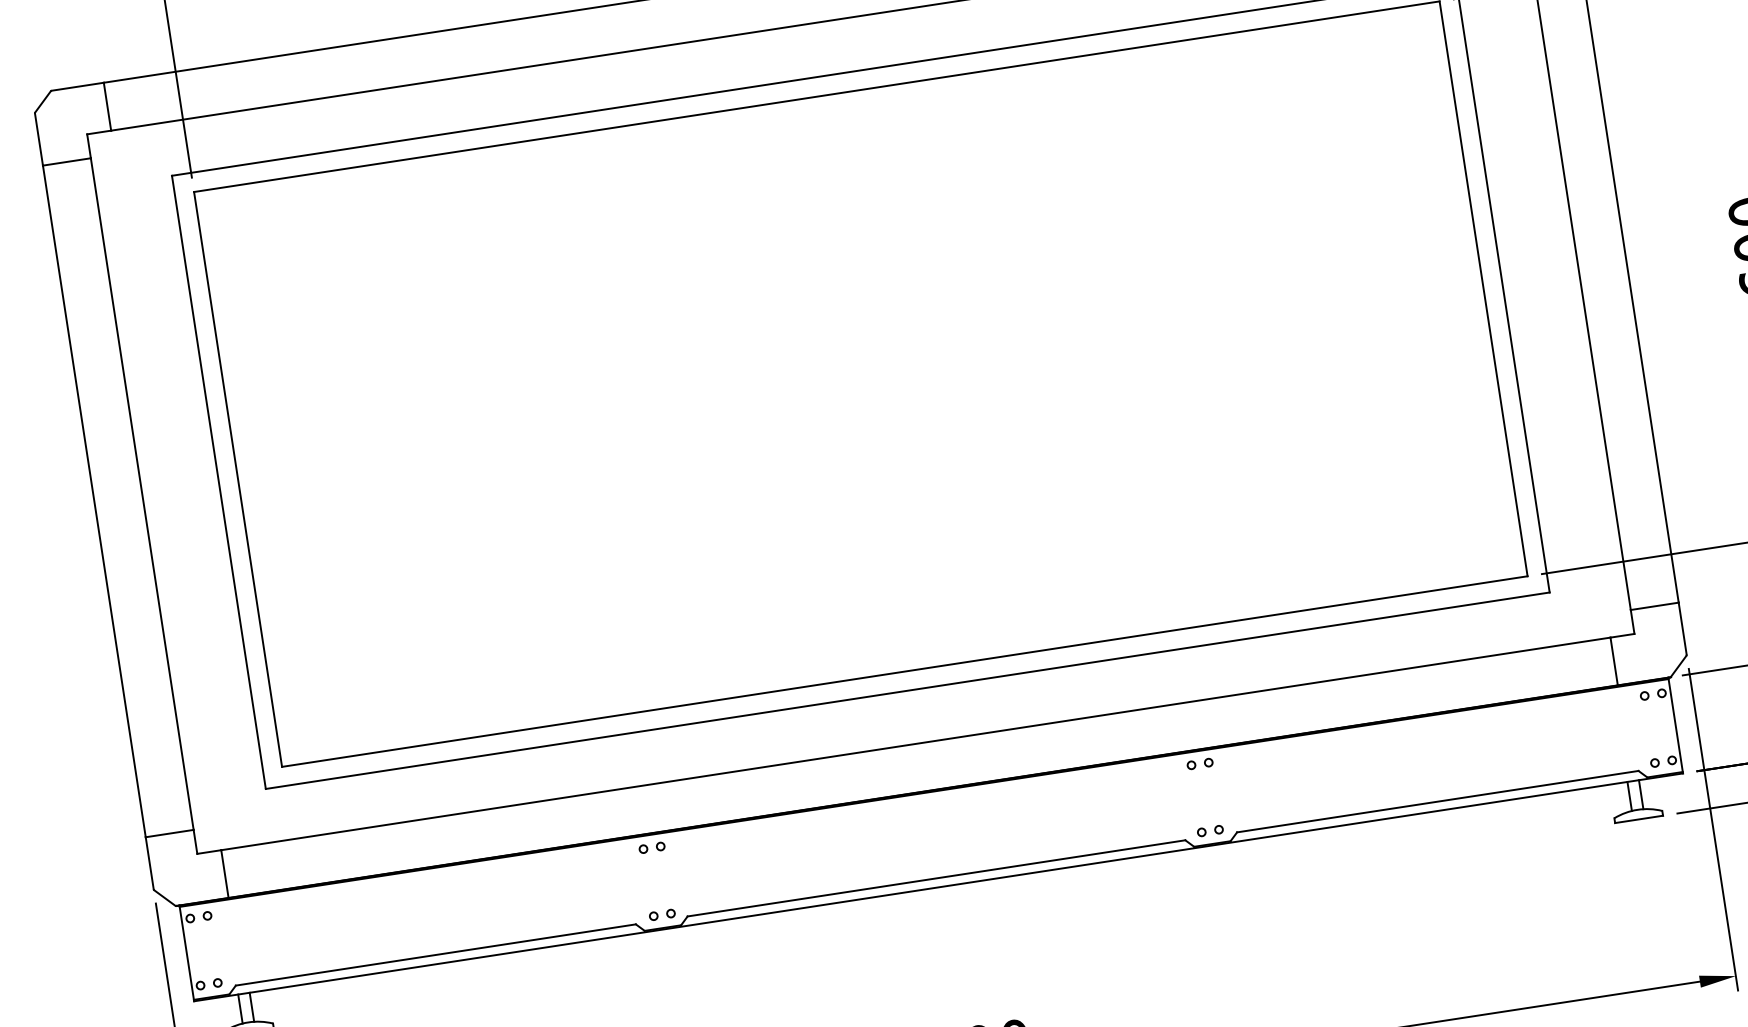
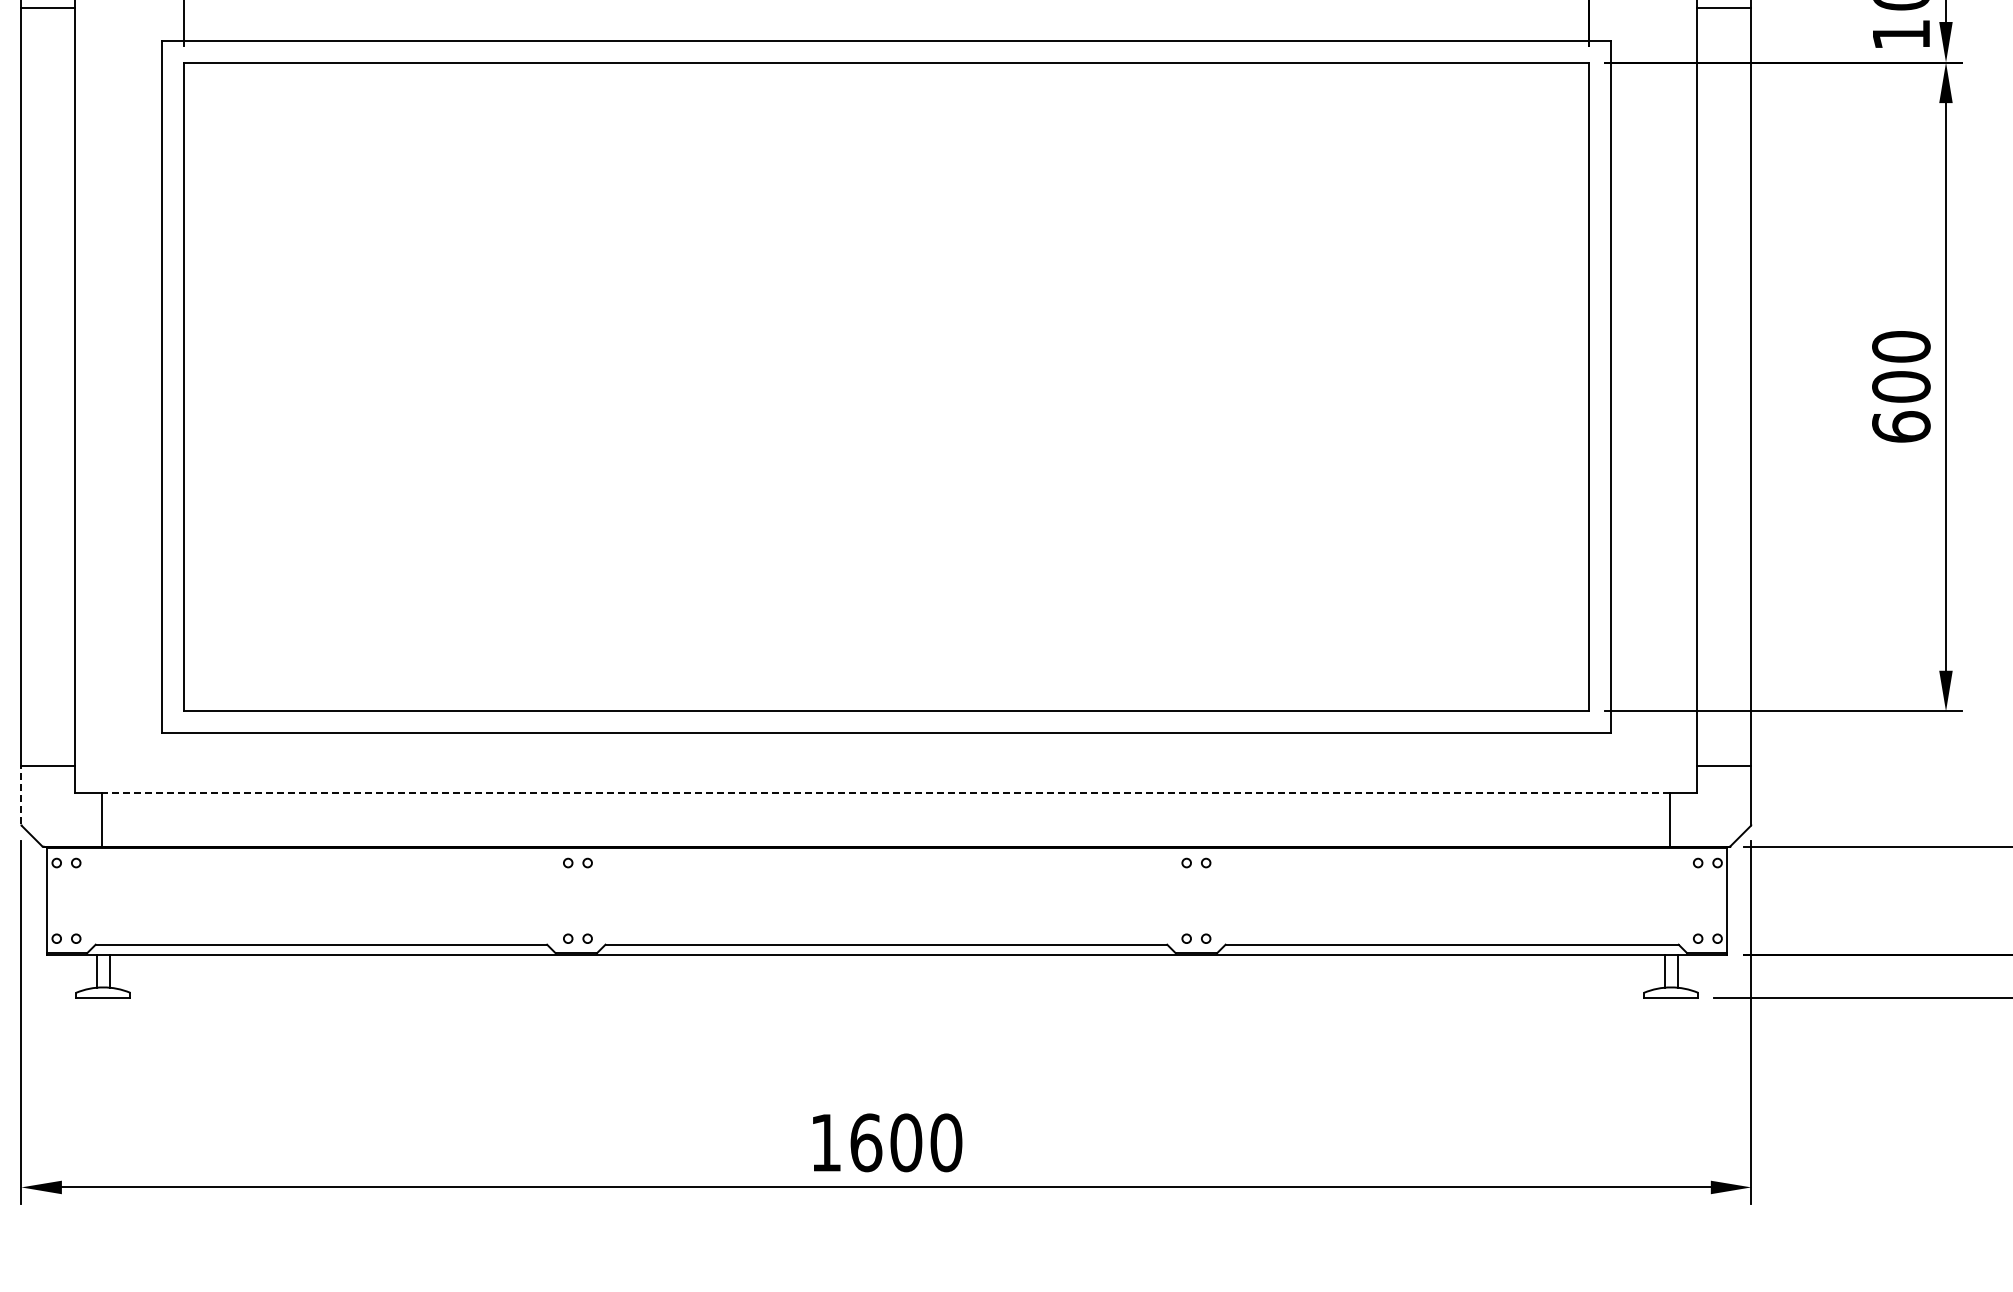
line: (915, 743) -> (886, 792), solid -> dashed
line: (149, 862) -> (21, 794), solid -> dashed

